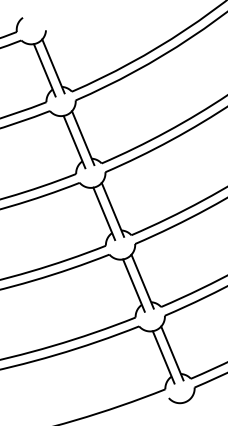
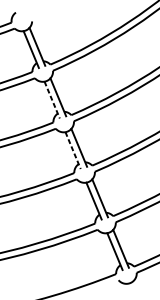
line: (74, 142) -> (52, 100), solid -> dashed
line: (104, 214) -> (73, 151), solid -> dashed

